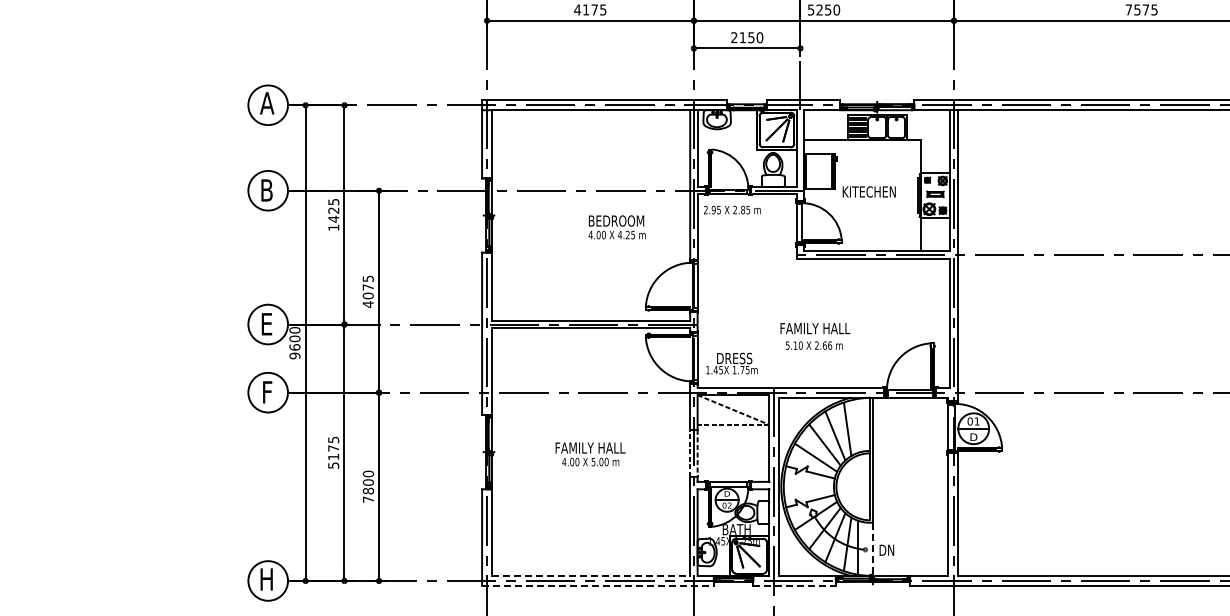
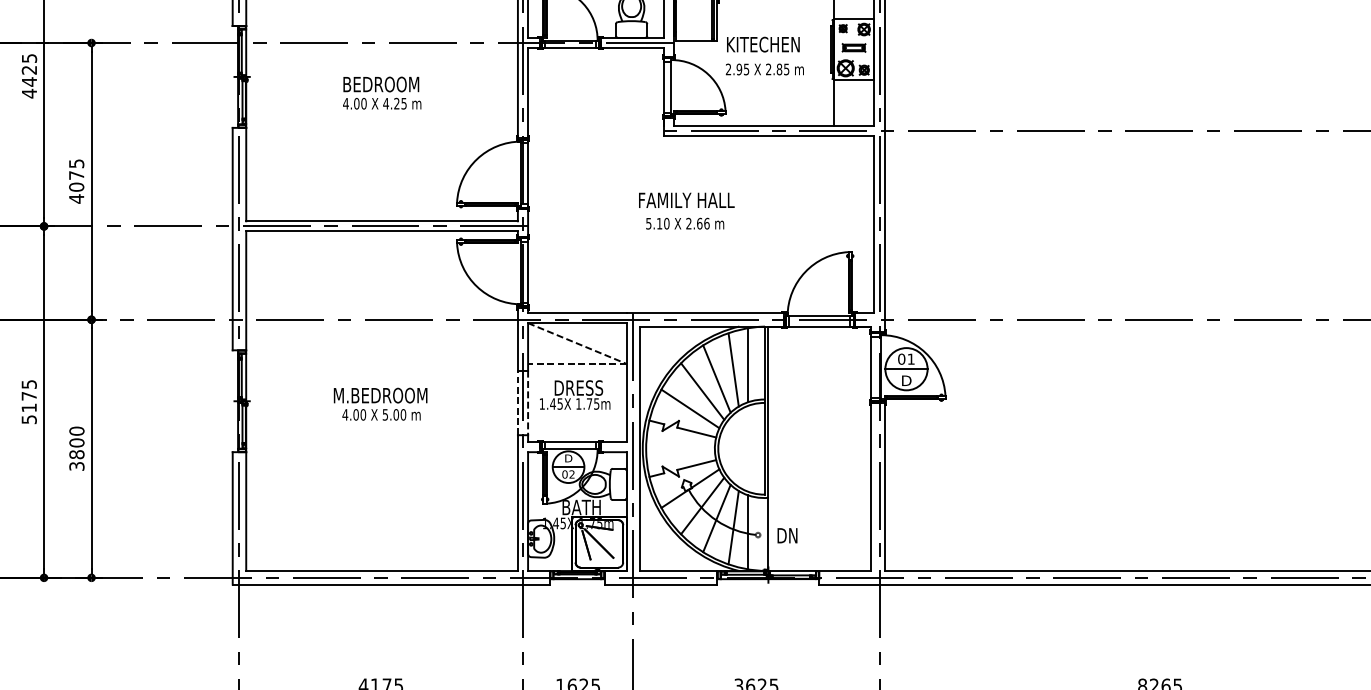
text: (732, 209) -> (765, 68), moved
text: (333, 227) -> (29, 93), 1425 -> 4425
text: (616, 227) -> (381, 93), moved
text: (815, 336) -> (686, 211), moved
text: (731, 363) -> (574, 394), moved
line: (858, 425) -> (748, 364), added
text: (590, 447) -> (381, 394), FAMILY HALL -> M.BEDROOM
text: (368, 499) -> (76, 466), 7800 -> 3800
line: (872, 549) -> (767, 534), dashed -> solid
line: (591, 576) -> (382, 571), dashed -> solid
line: (597, 585) -> (390, 584), dashed -> solid
line: (795, 585) -> (662, 584), dashed -> solid

